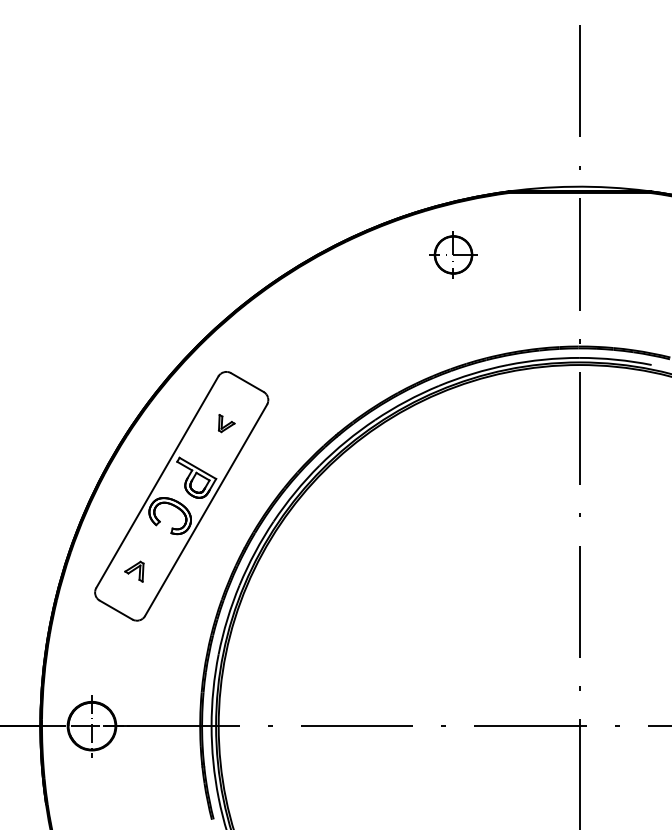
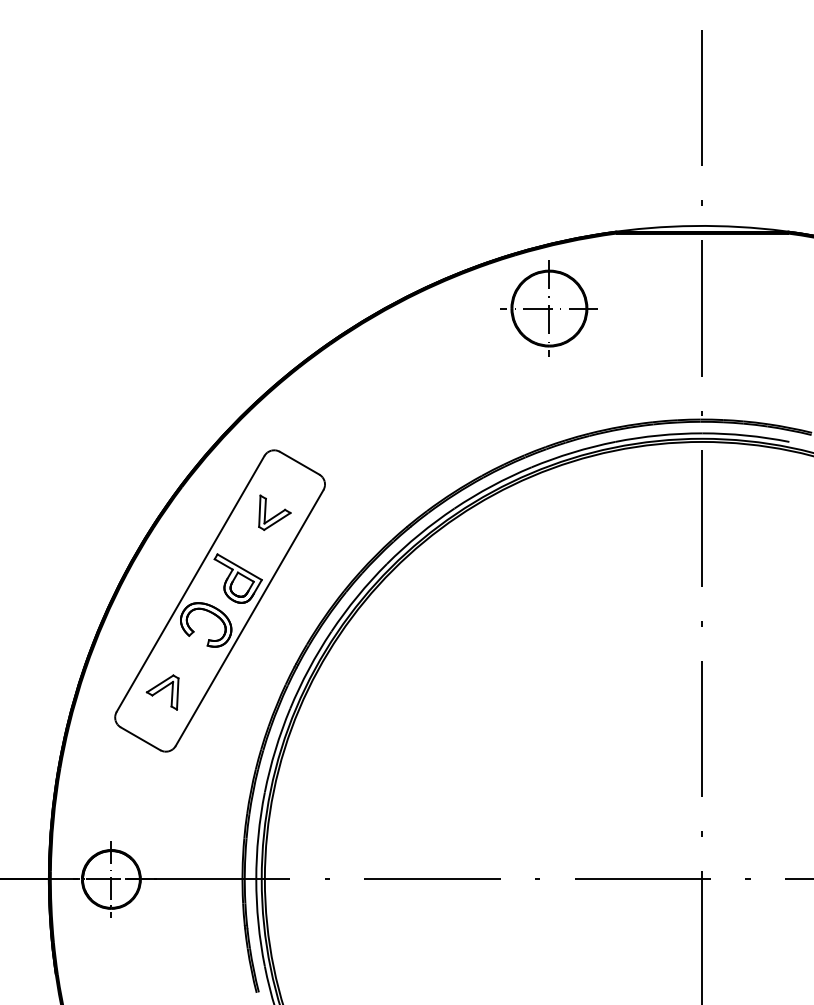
part: (453, 254) -> (549, 308), size x1.67
part: (226, 423) -> (274, 512), size x1.67
part: (134, 571) -> (162, 692), size x1.43

